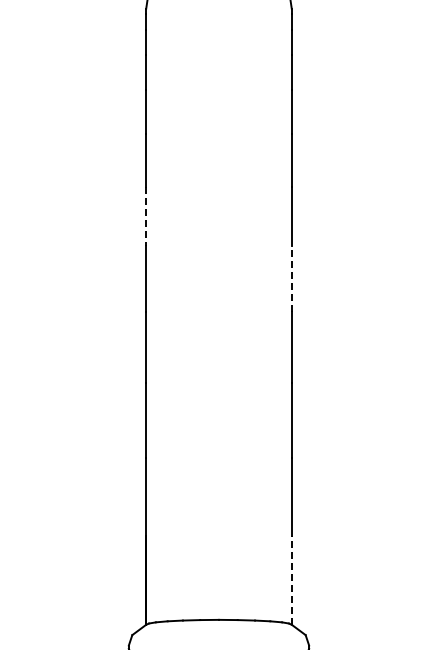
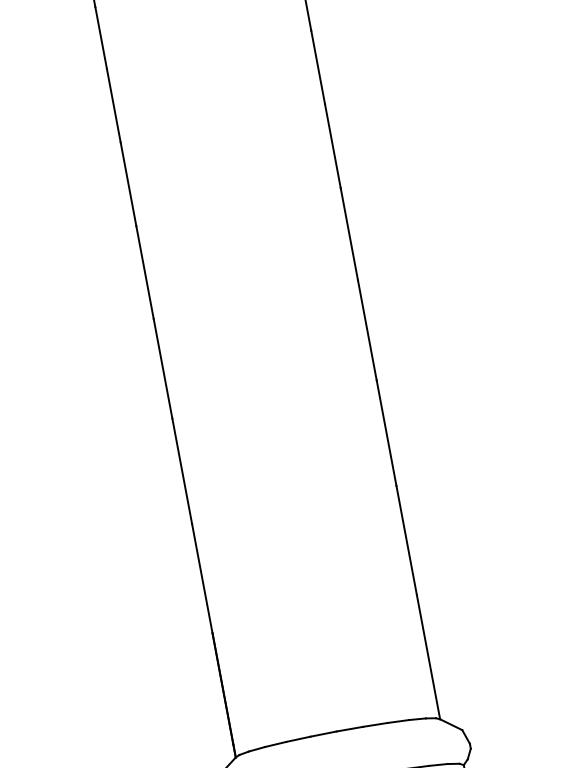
line: (146, 216) -> (128, 184), dashed -> solid
line: (291, 279) -> (349, 234), dashed -> solid
line: (291, 580) -> (428, 657), dashed -> solid

